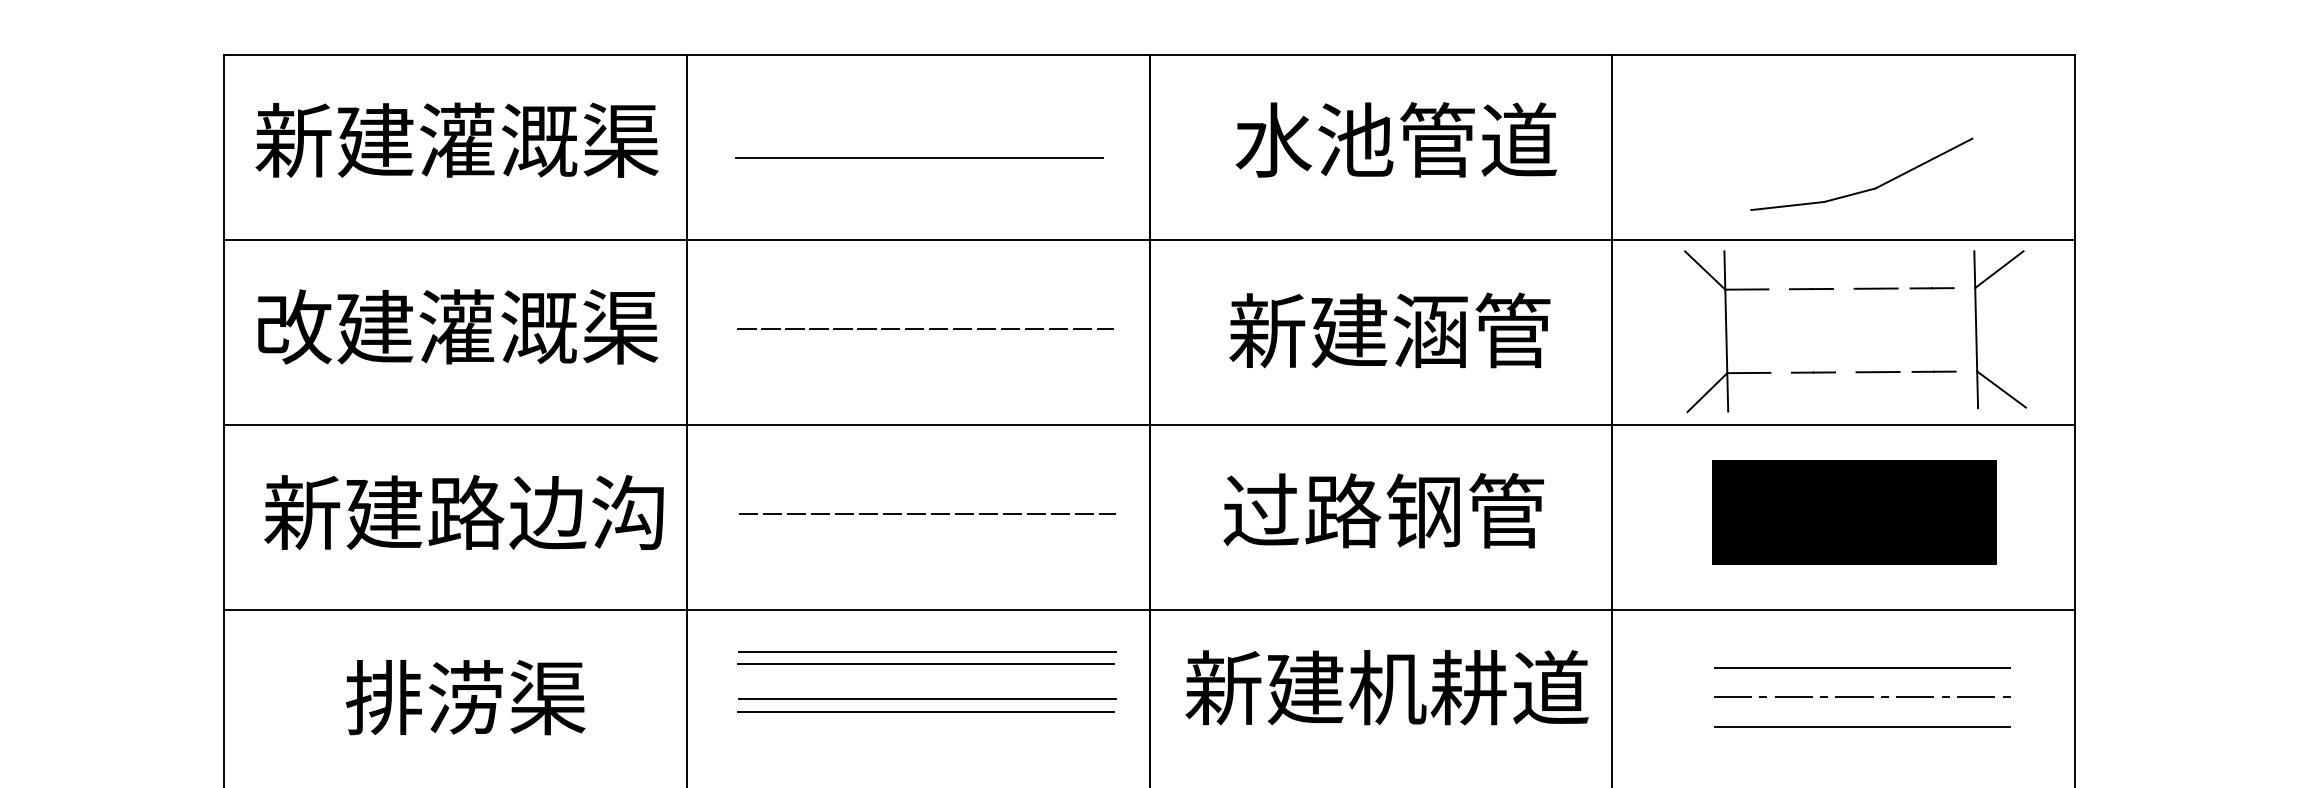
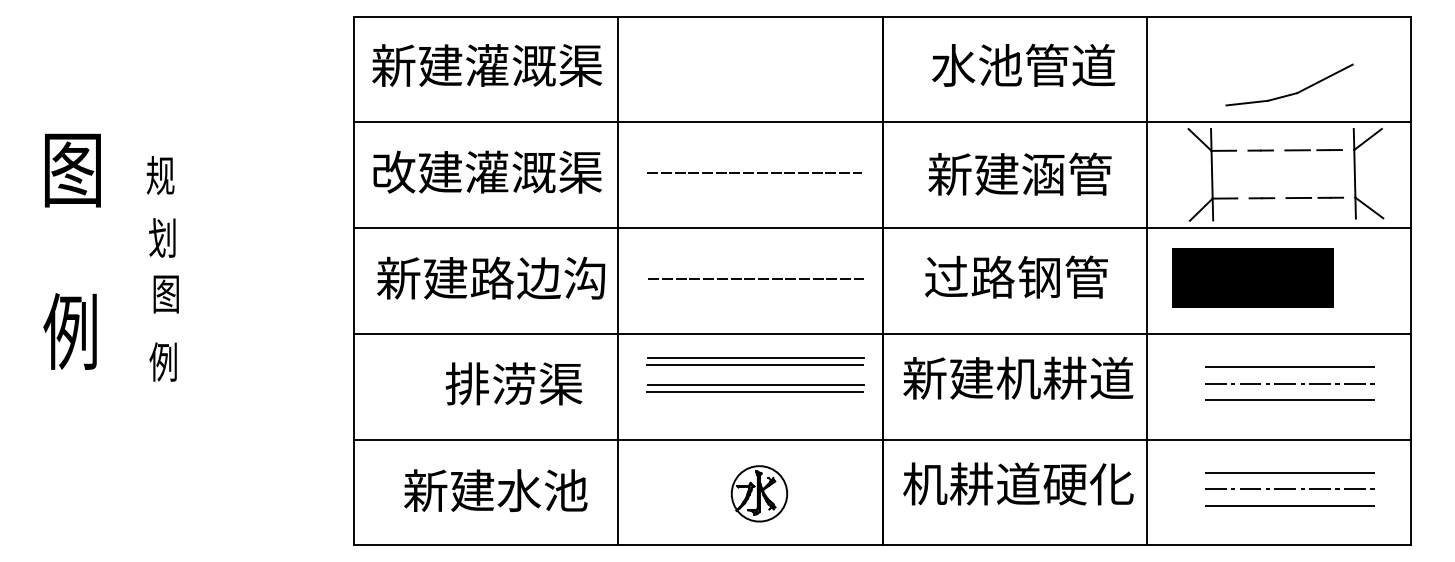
line: (919, 157) -> (751, 75), removed
part: (1853, 511) -> (1252, 277), moved
text: (464, 696) -> (513, 383), moved

